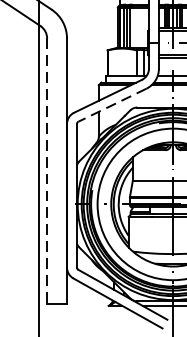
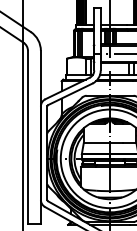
line: (112, 105) -> (70, 94), dashed -> solid
line: (46, 171) -> (27, 137), dashed -> solid

